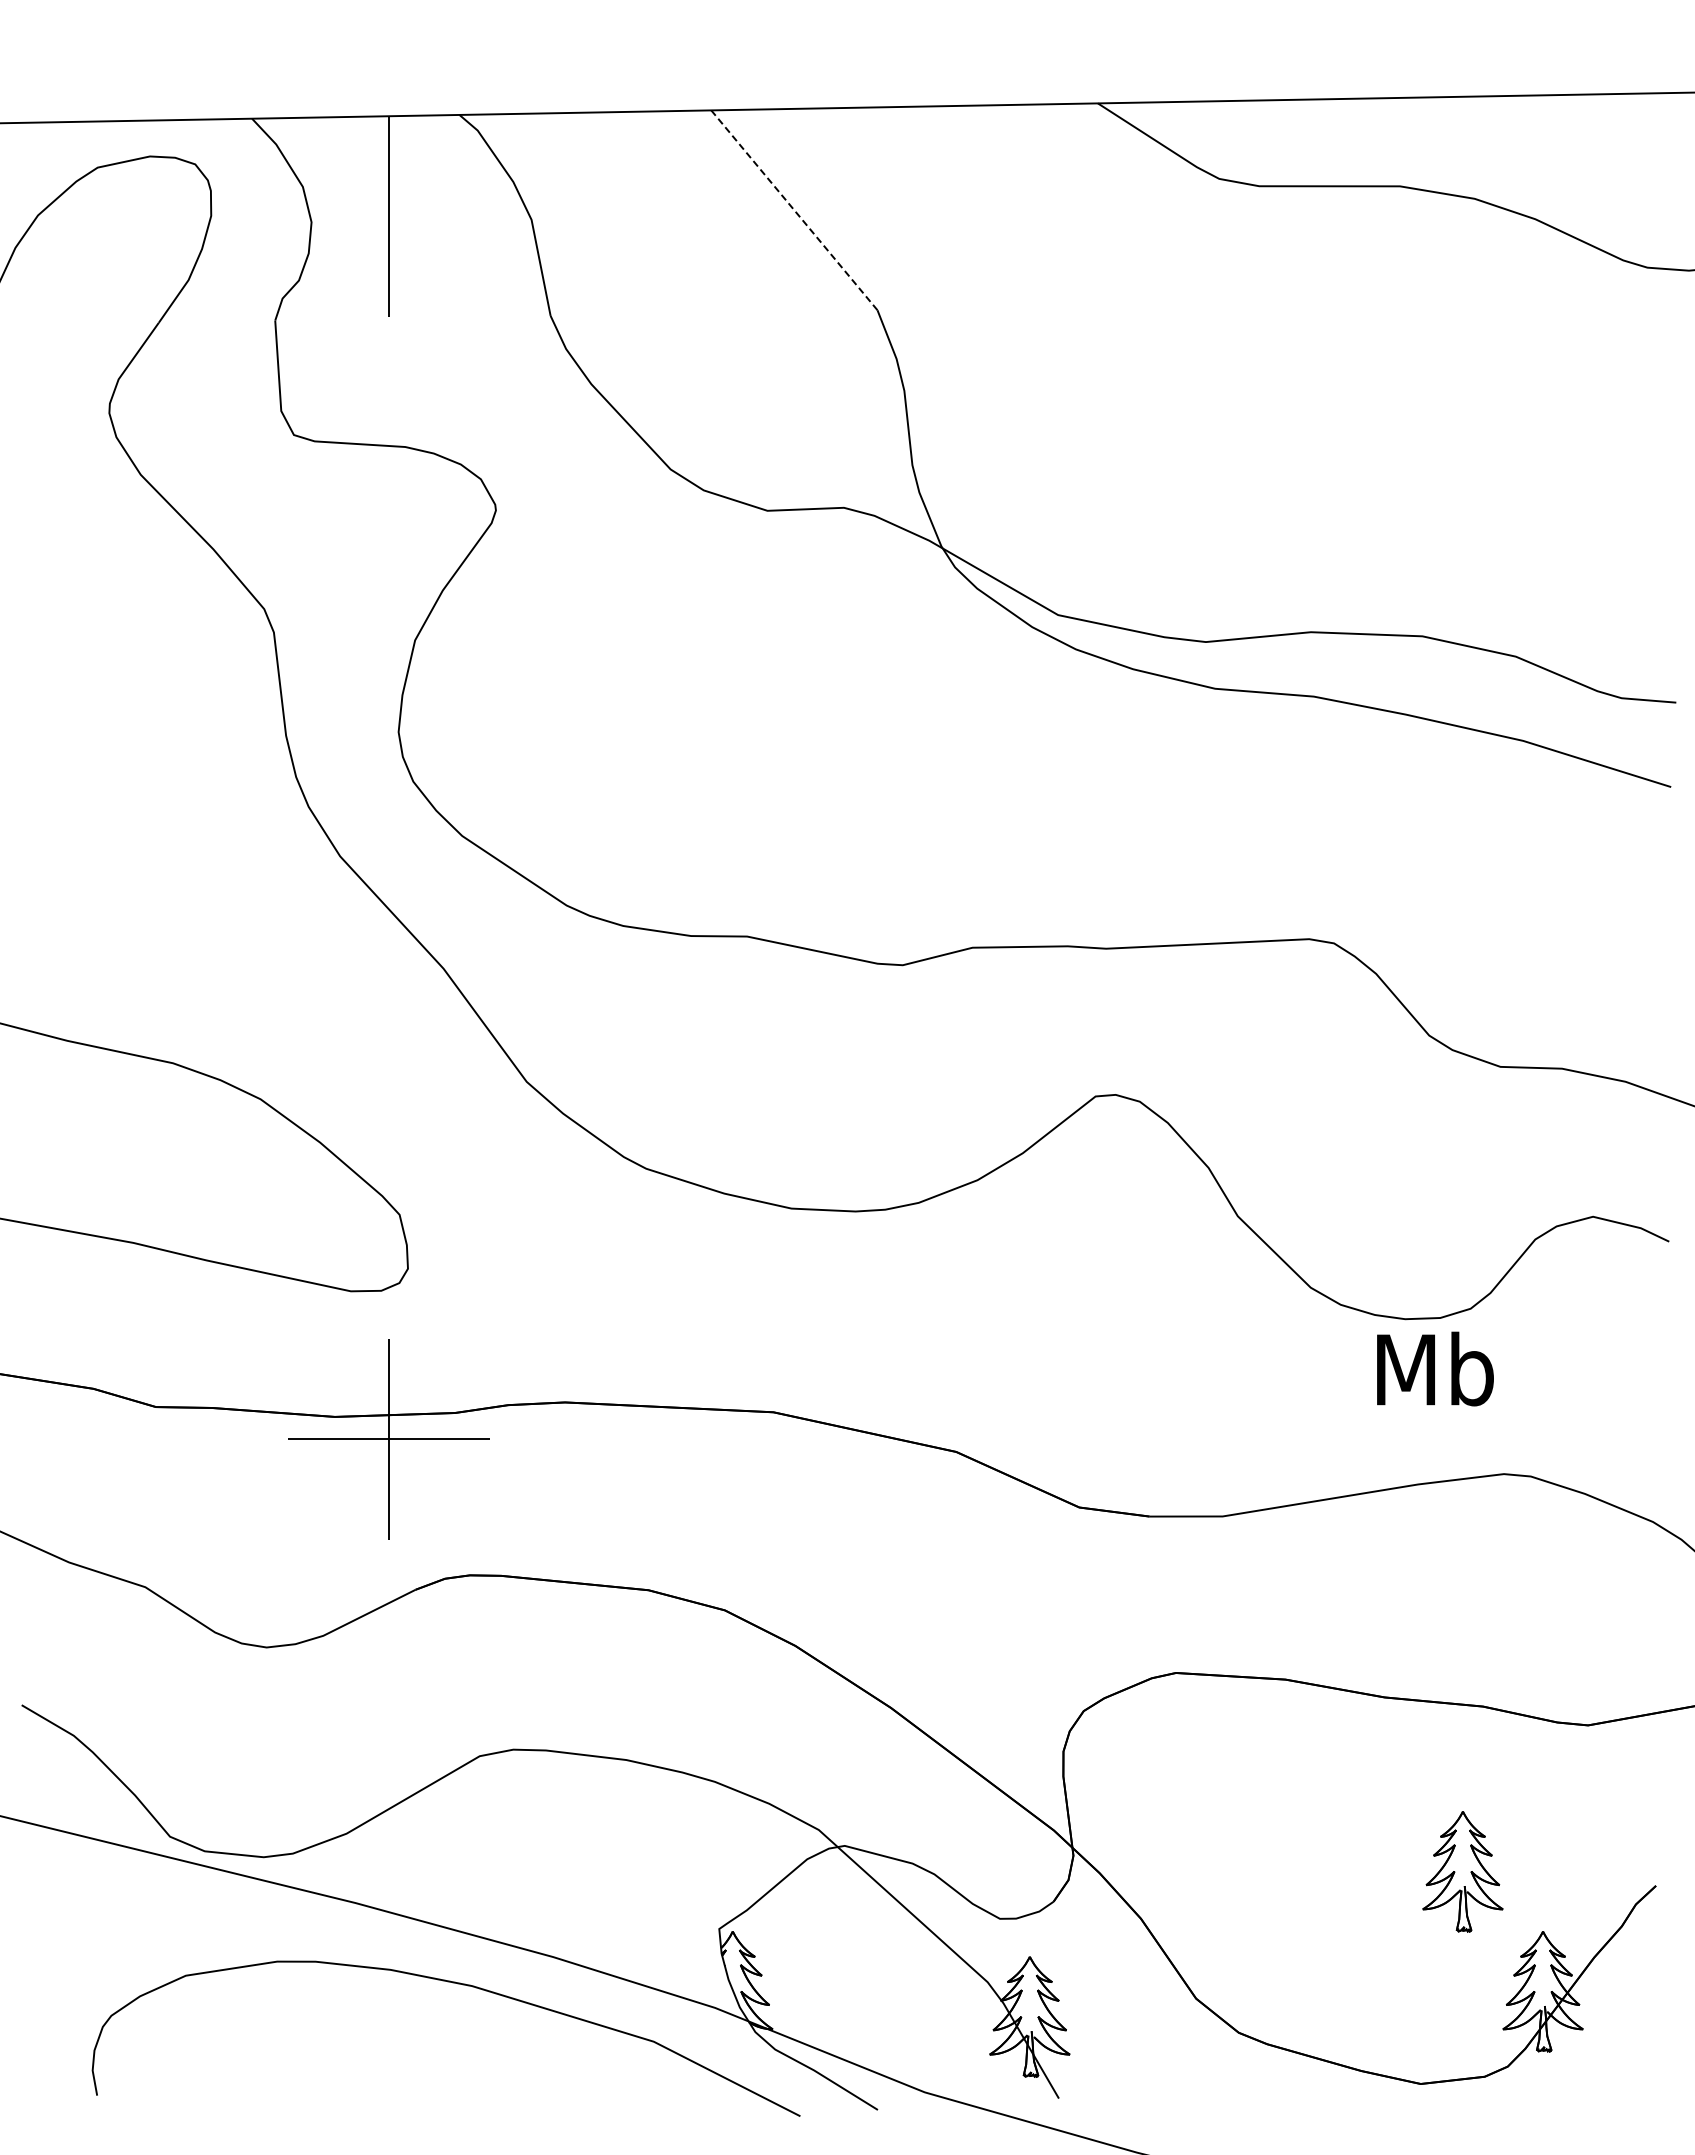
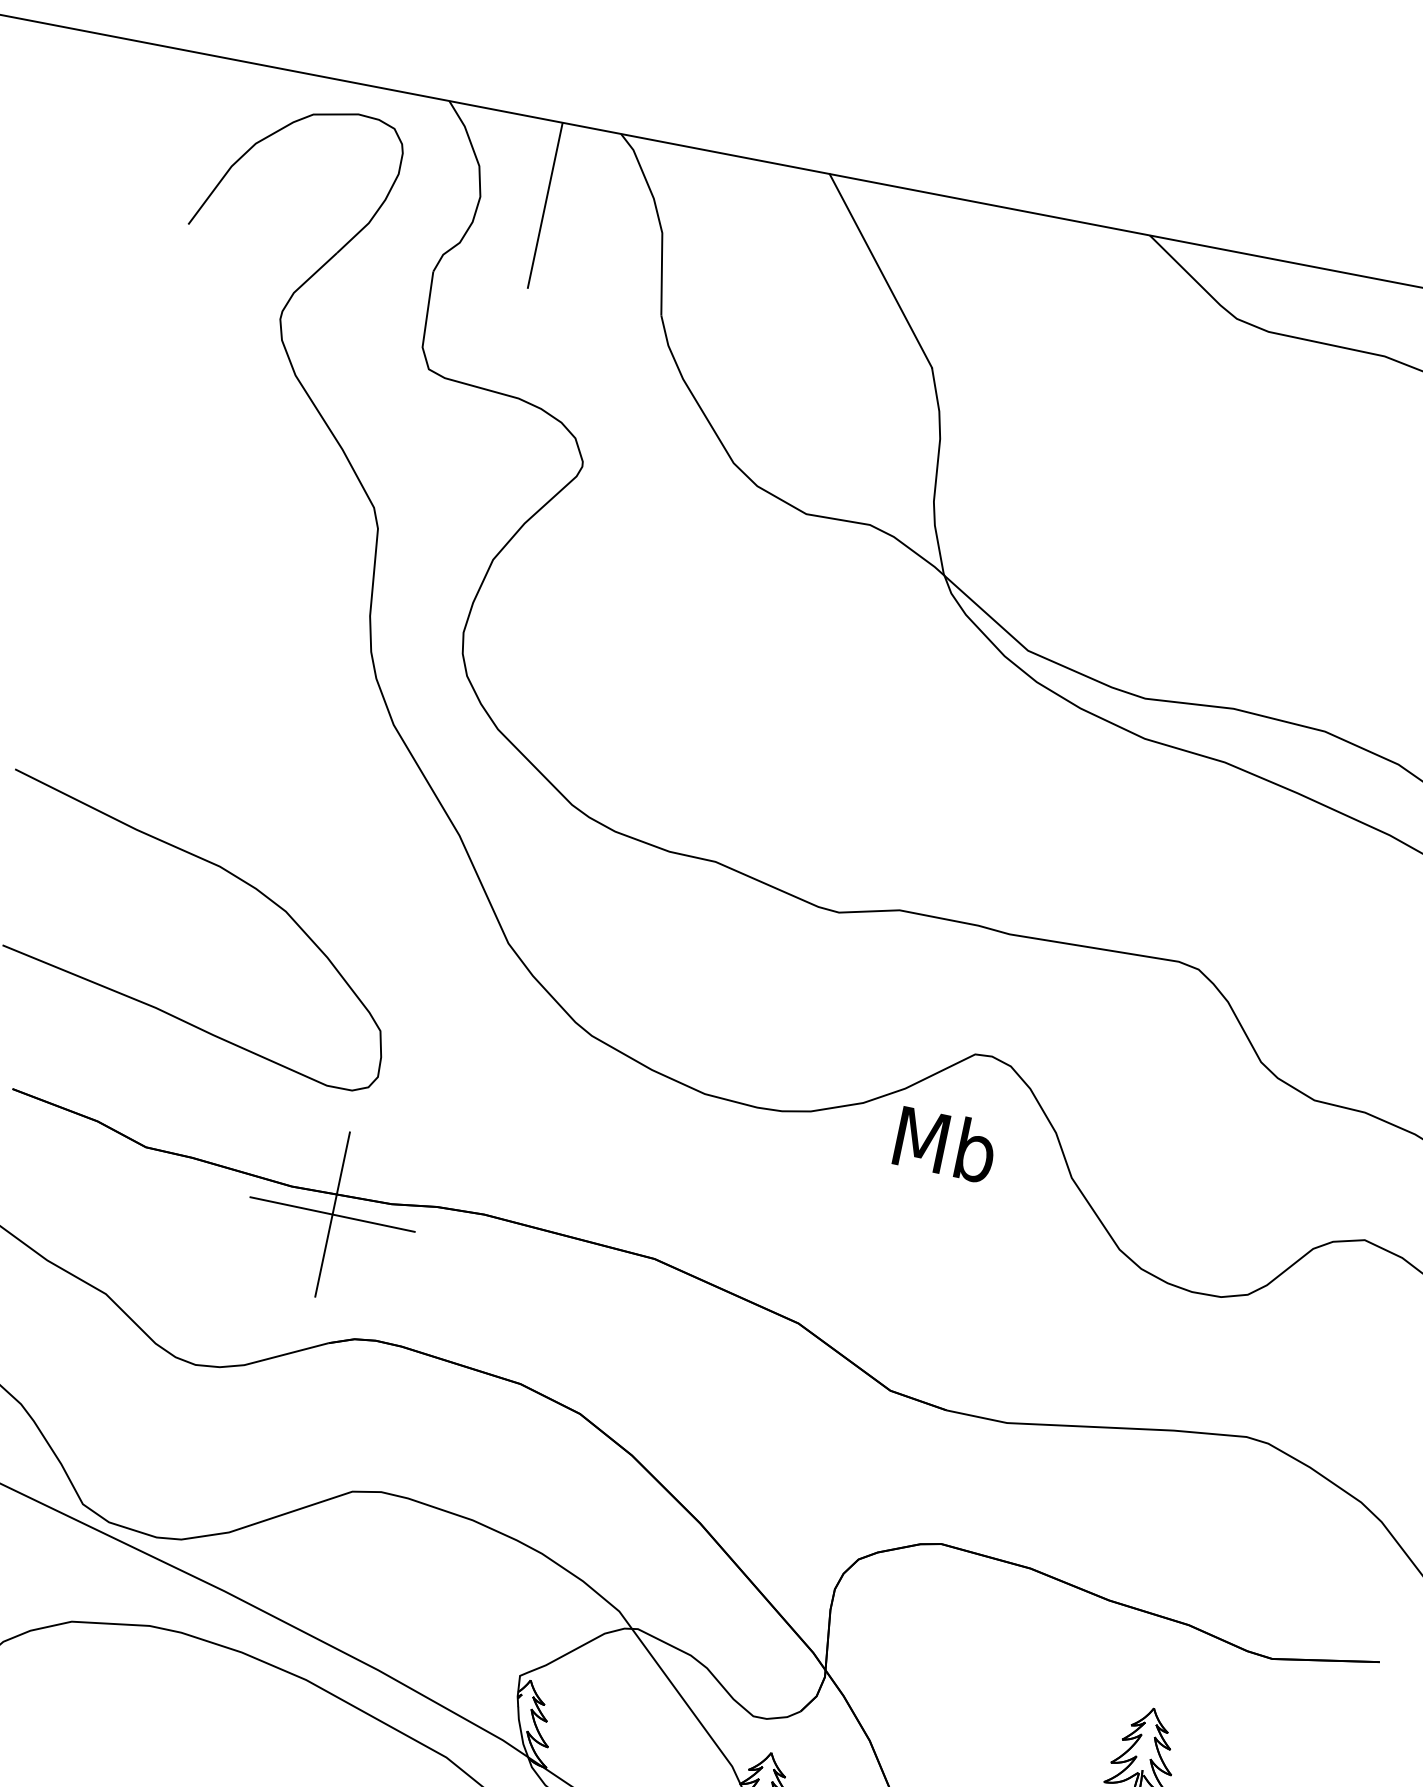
line: (794, 210) -> (880, 271), dashed -> solid
text: (1435, 1368) -> (945, 1143), moved

